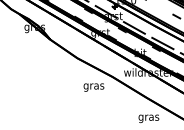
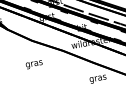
text: (93, 87) -> (33, 64), moved

